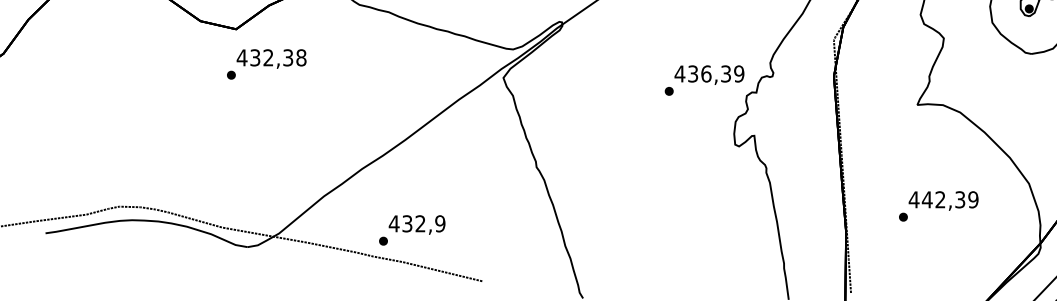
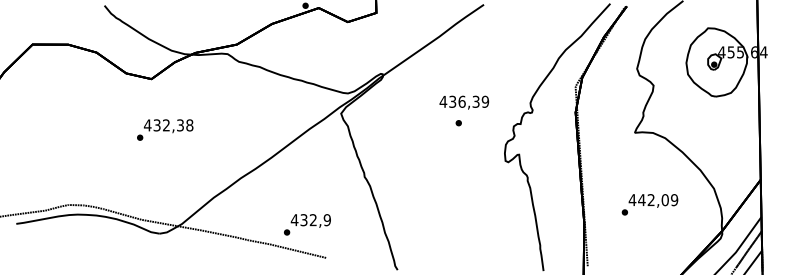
text: (267, 63) -> (165, 129), moved
text: (709, 74) -> (464, 102), moved
text: (959, 200) -> (664, 200), 442,39 -> 442,09
text: (412, 229) -> (307, 224), moved

